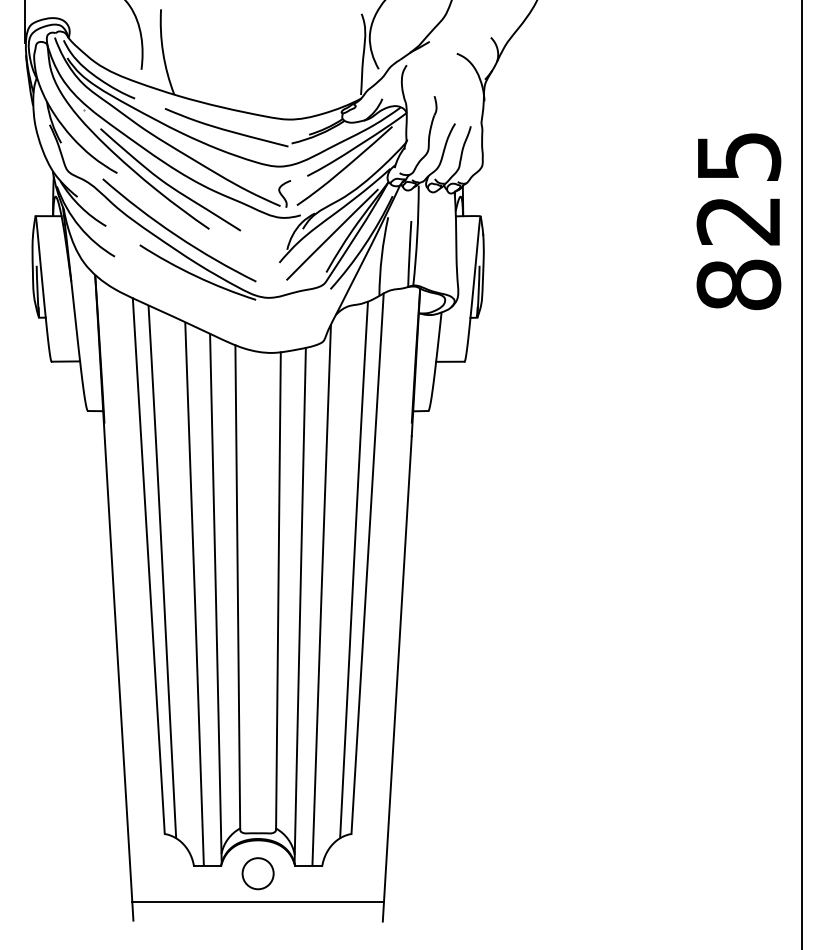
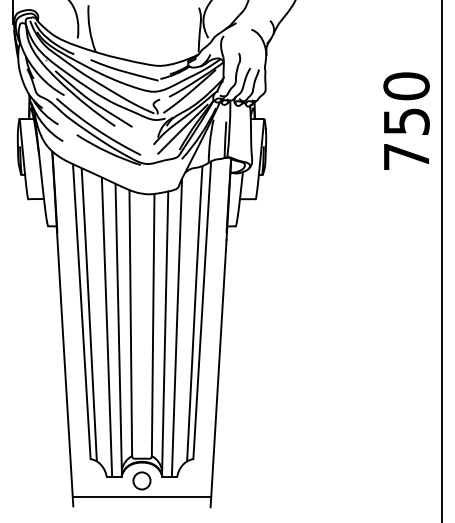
text: (738, 220) -> (406, 121), 825 -> 750

